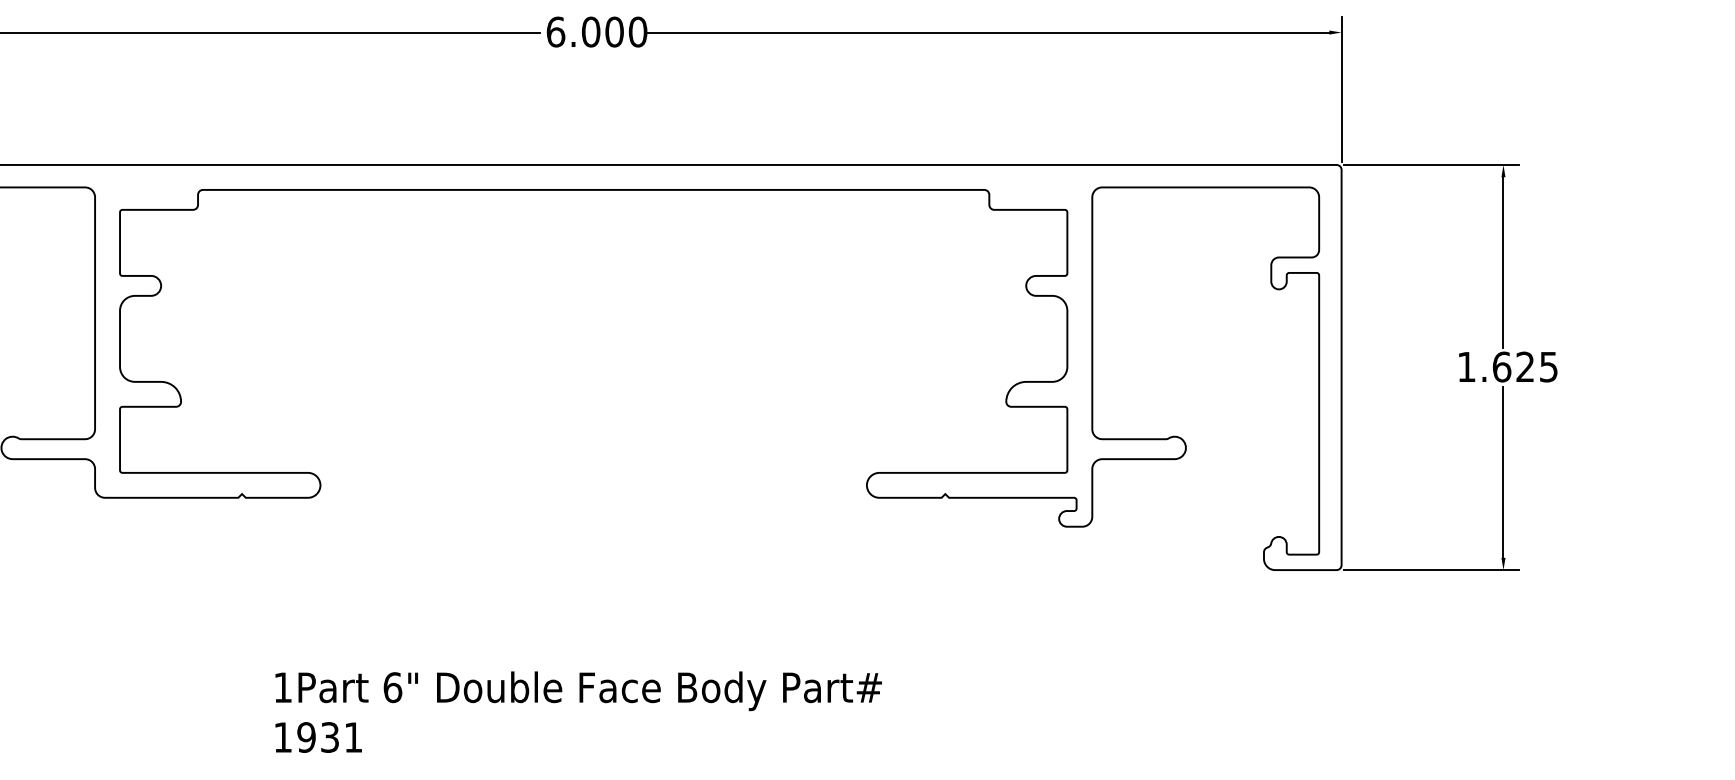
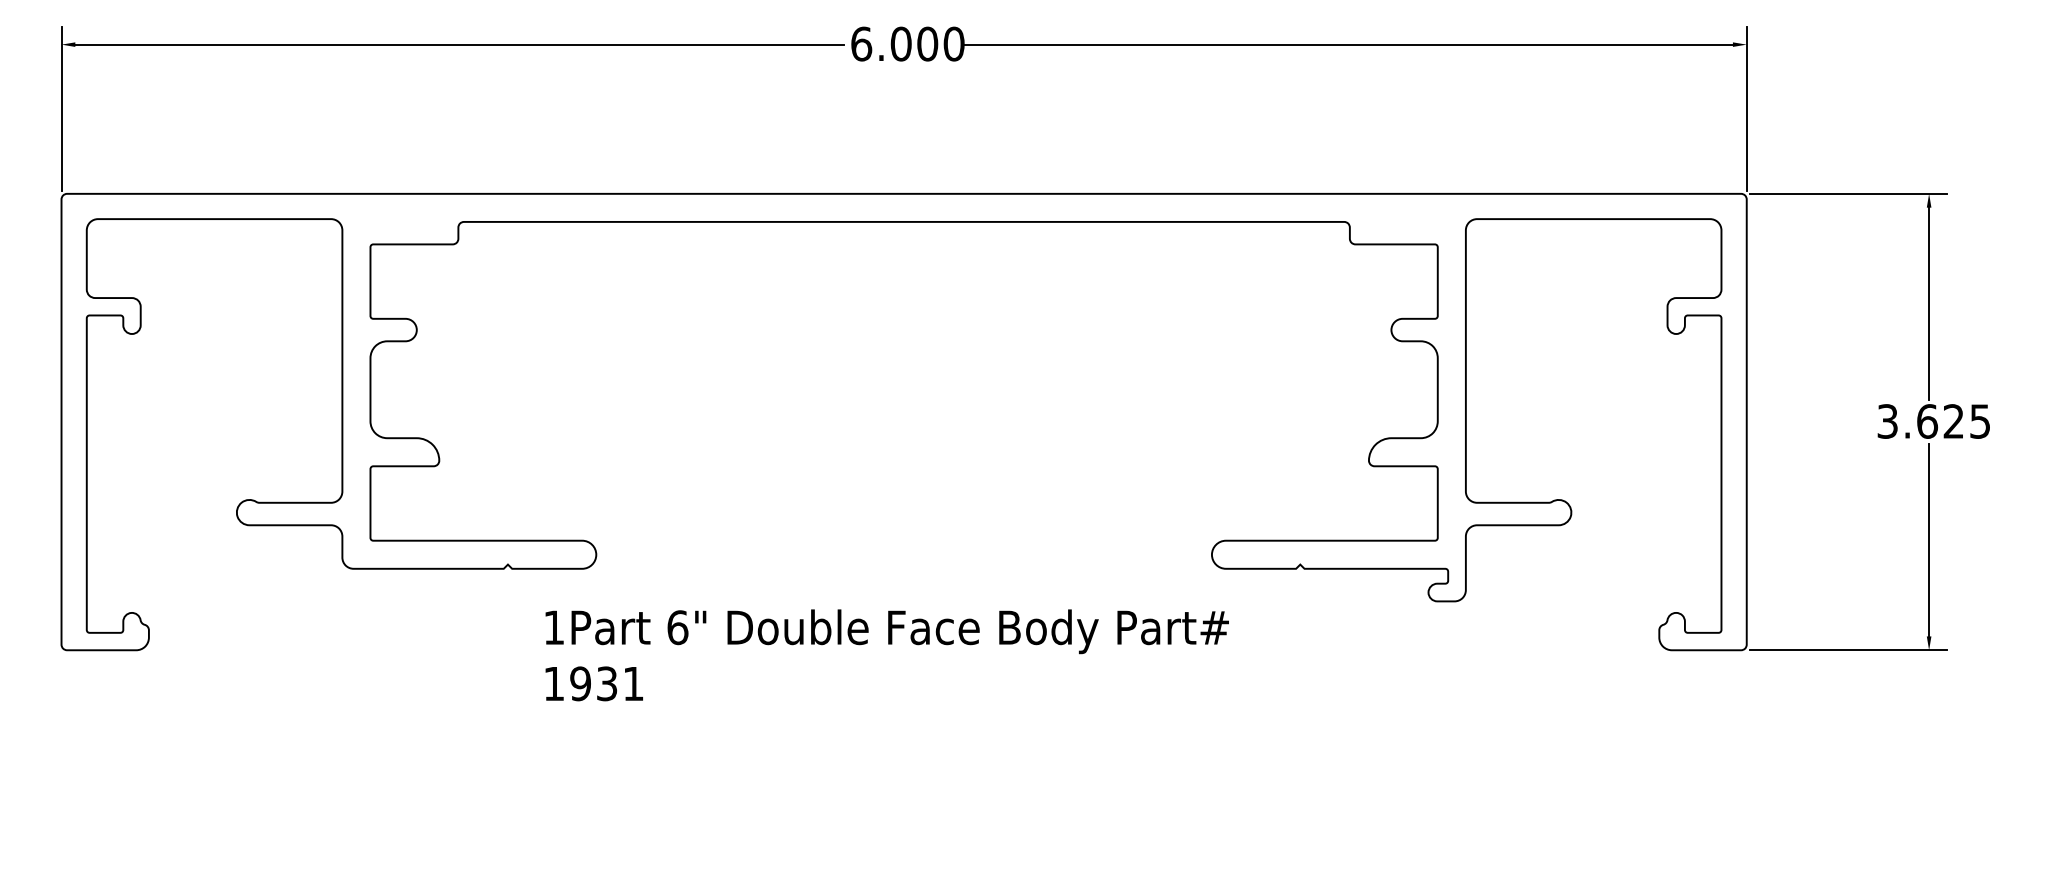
text: (1466, 367) -> (1887, 421), 1.625 -> 3.625
text: (578, 712) -> (886, 655), moved

